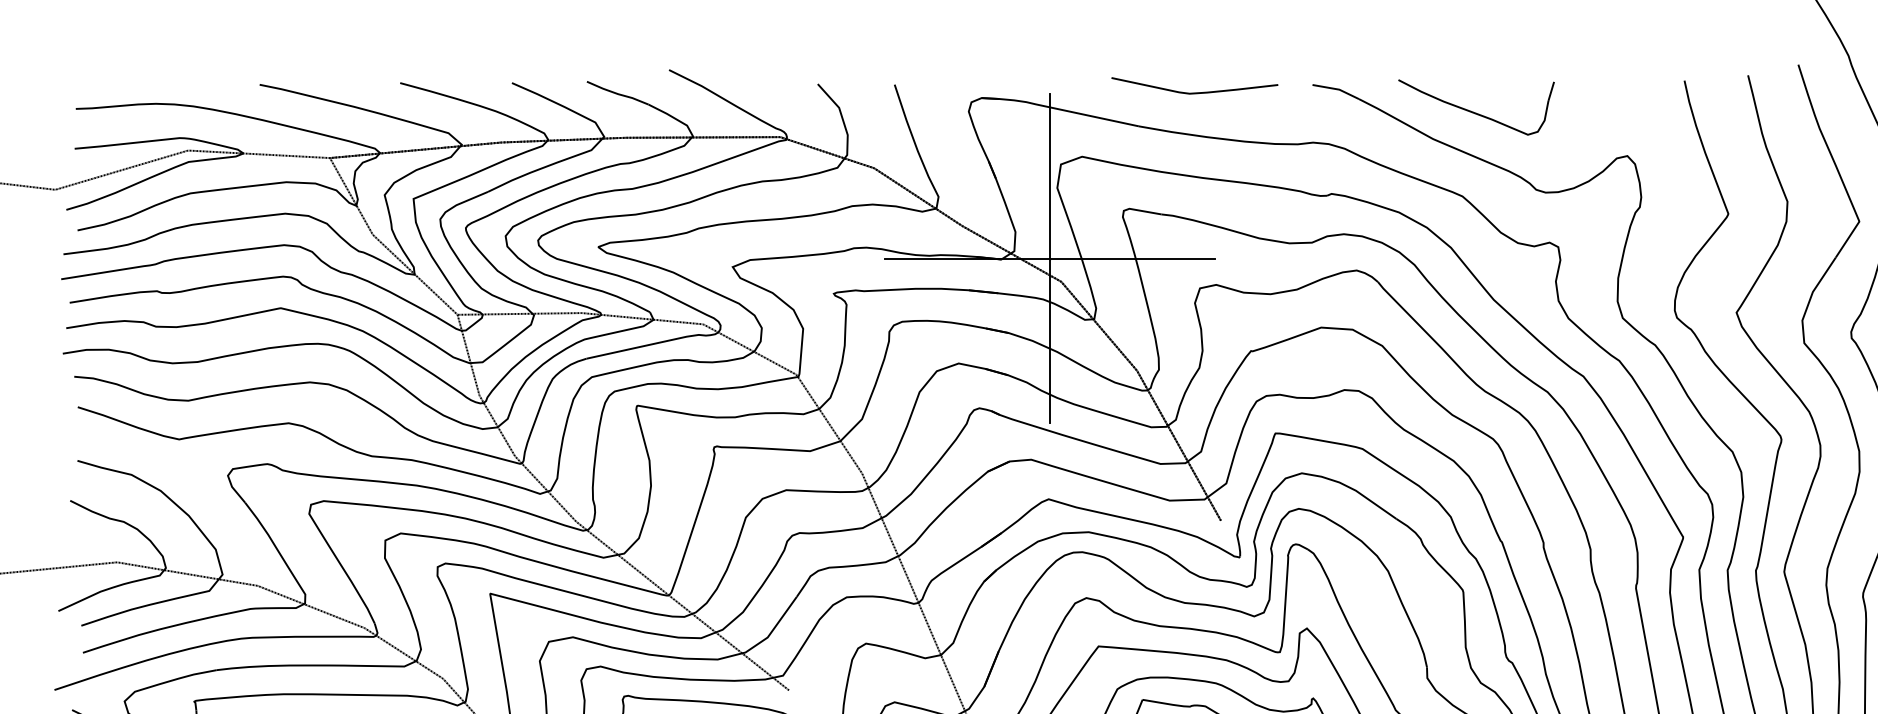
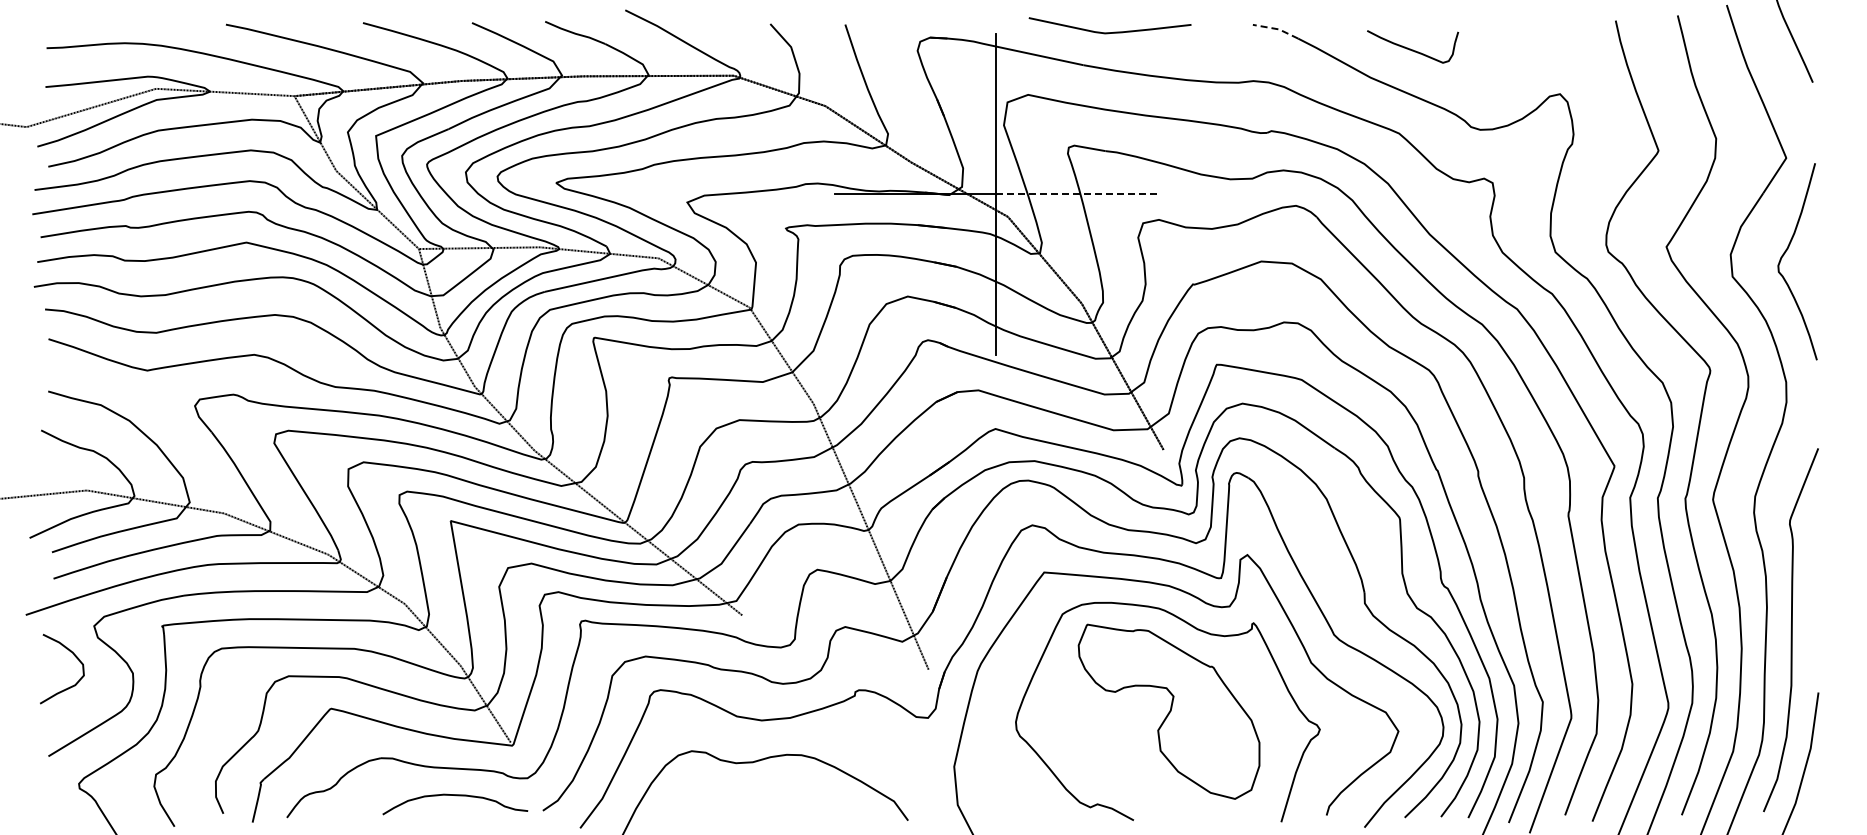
line: (1337, 89) -> (1277, 29), solid -> dashed
curve: (1194, 92) -> (1109, 32), moved
part: (1476, 107) -> (1412, 46), size x0.6
line: (1131, 258) -> (1076, 194), solid -> dashed

